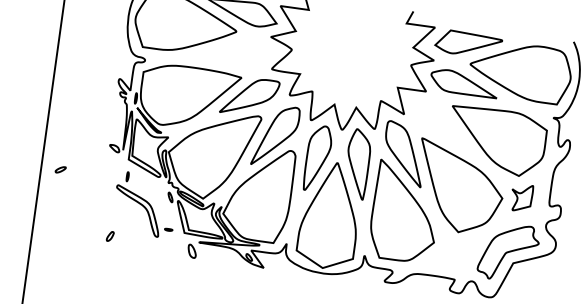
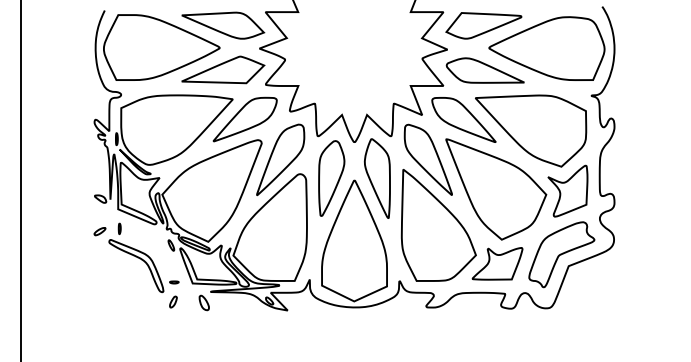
part: (237, 50) -> (223, 69), added
part: (439, 123) -> (463, 119), added
part: (60, 169) -> (99, 231), moved
part: (521, 197) -> (567, 190), size x1.67
part: (110, 236) -> (173, 301), moved
part: (451, 252) -> (497, 263), added

